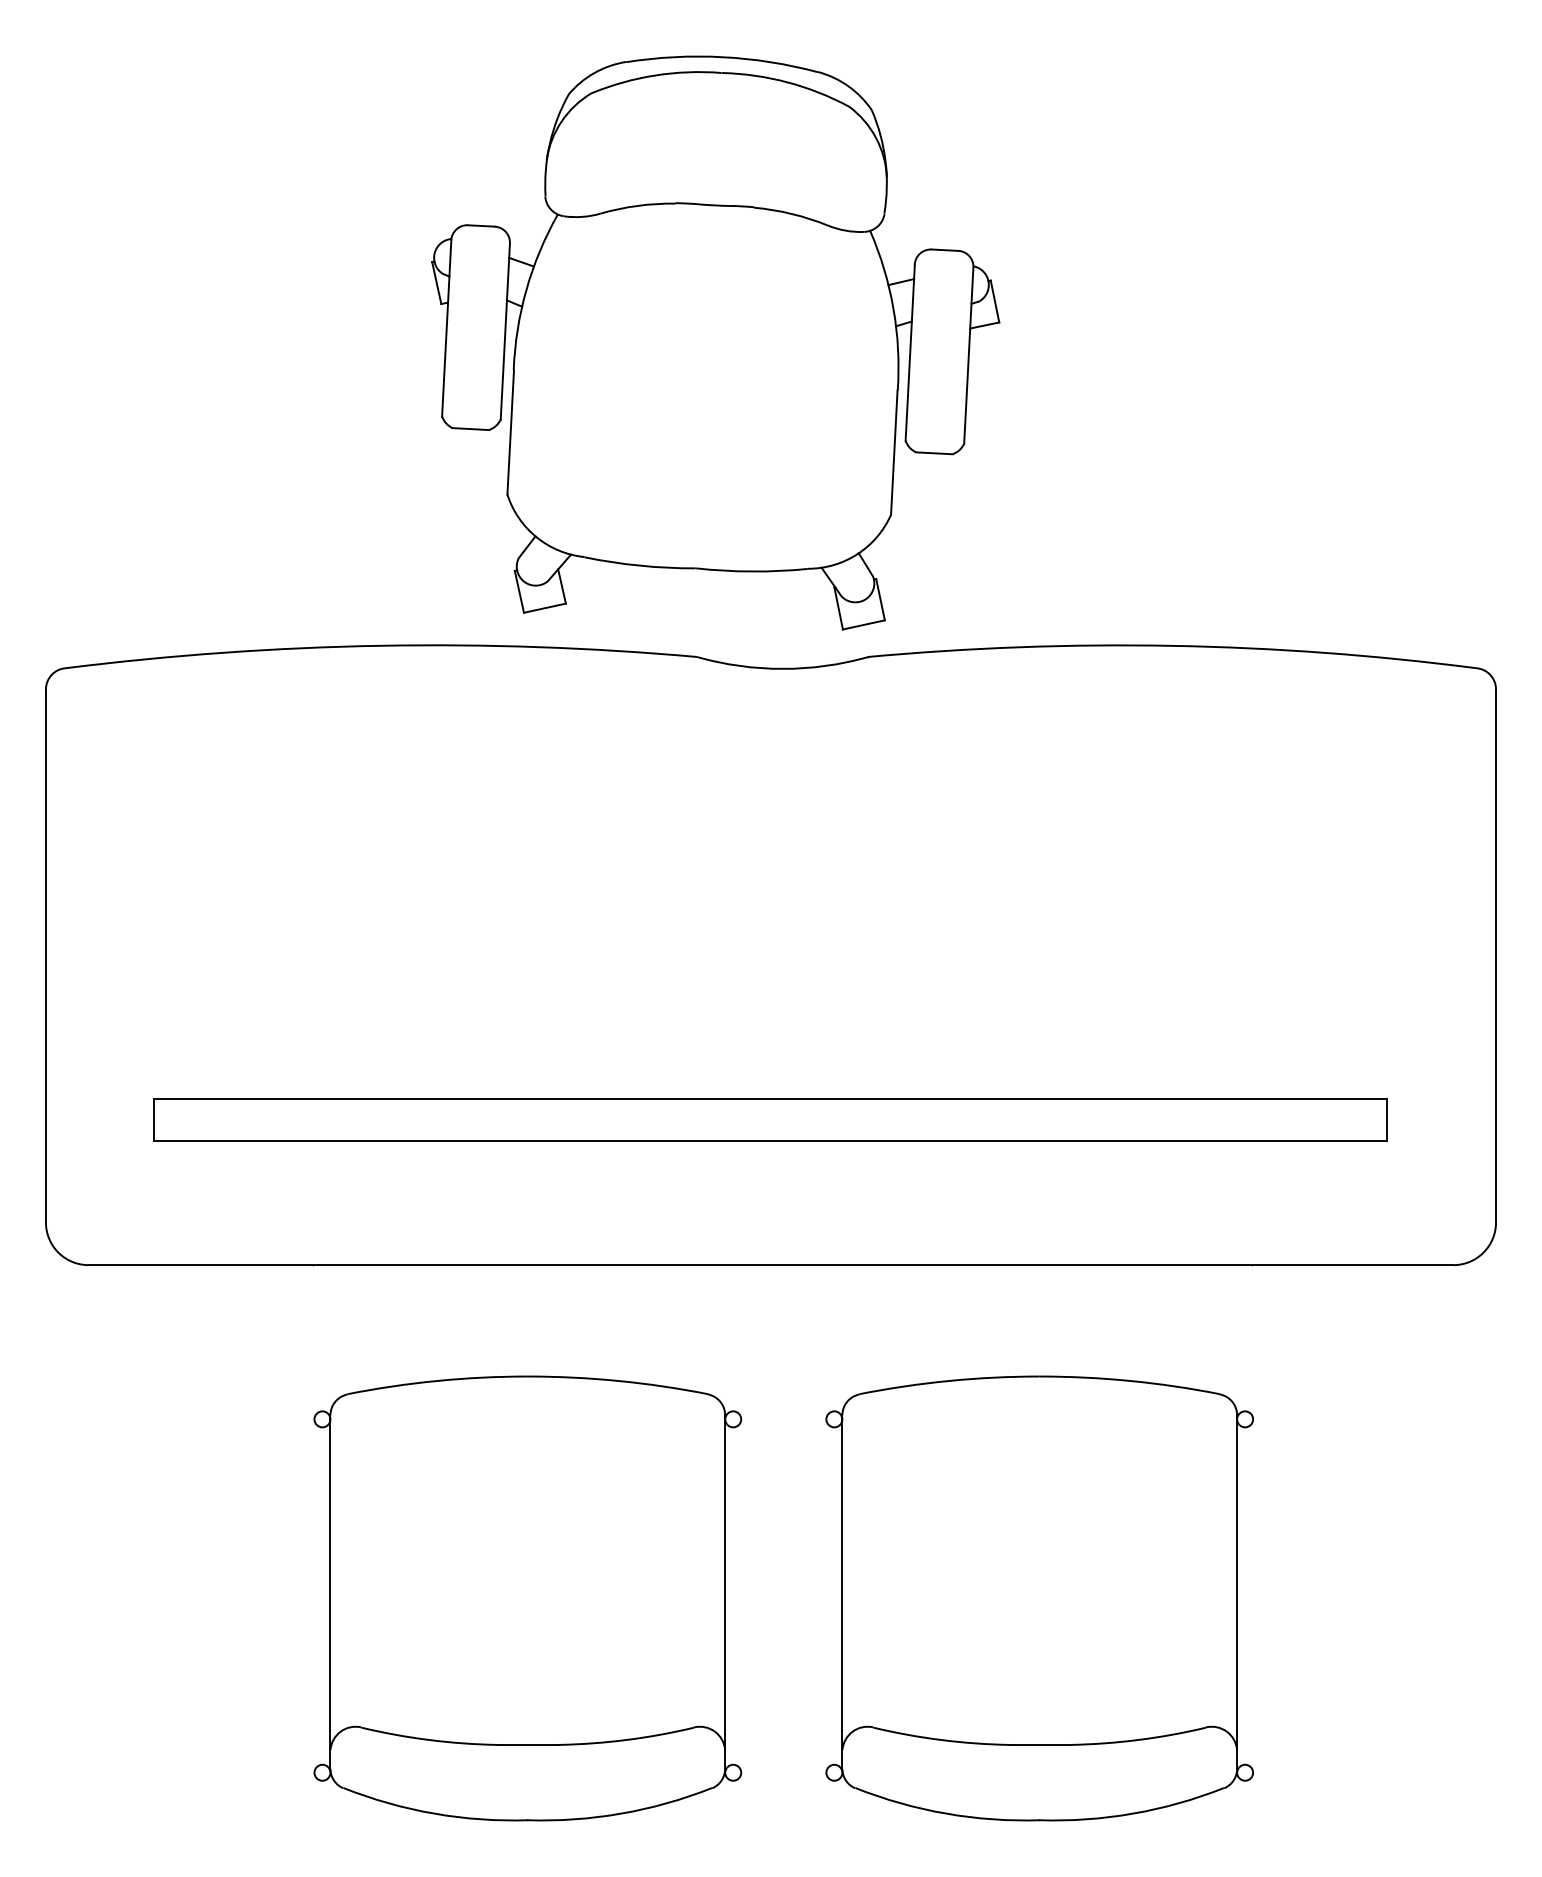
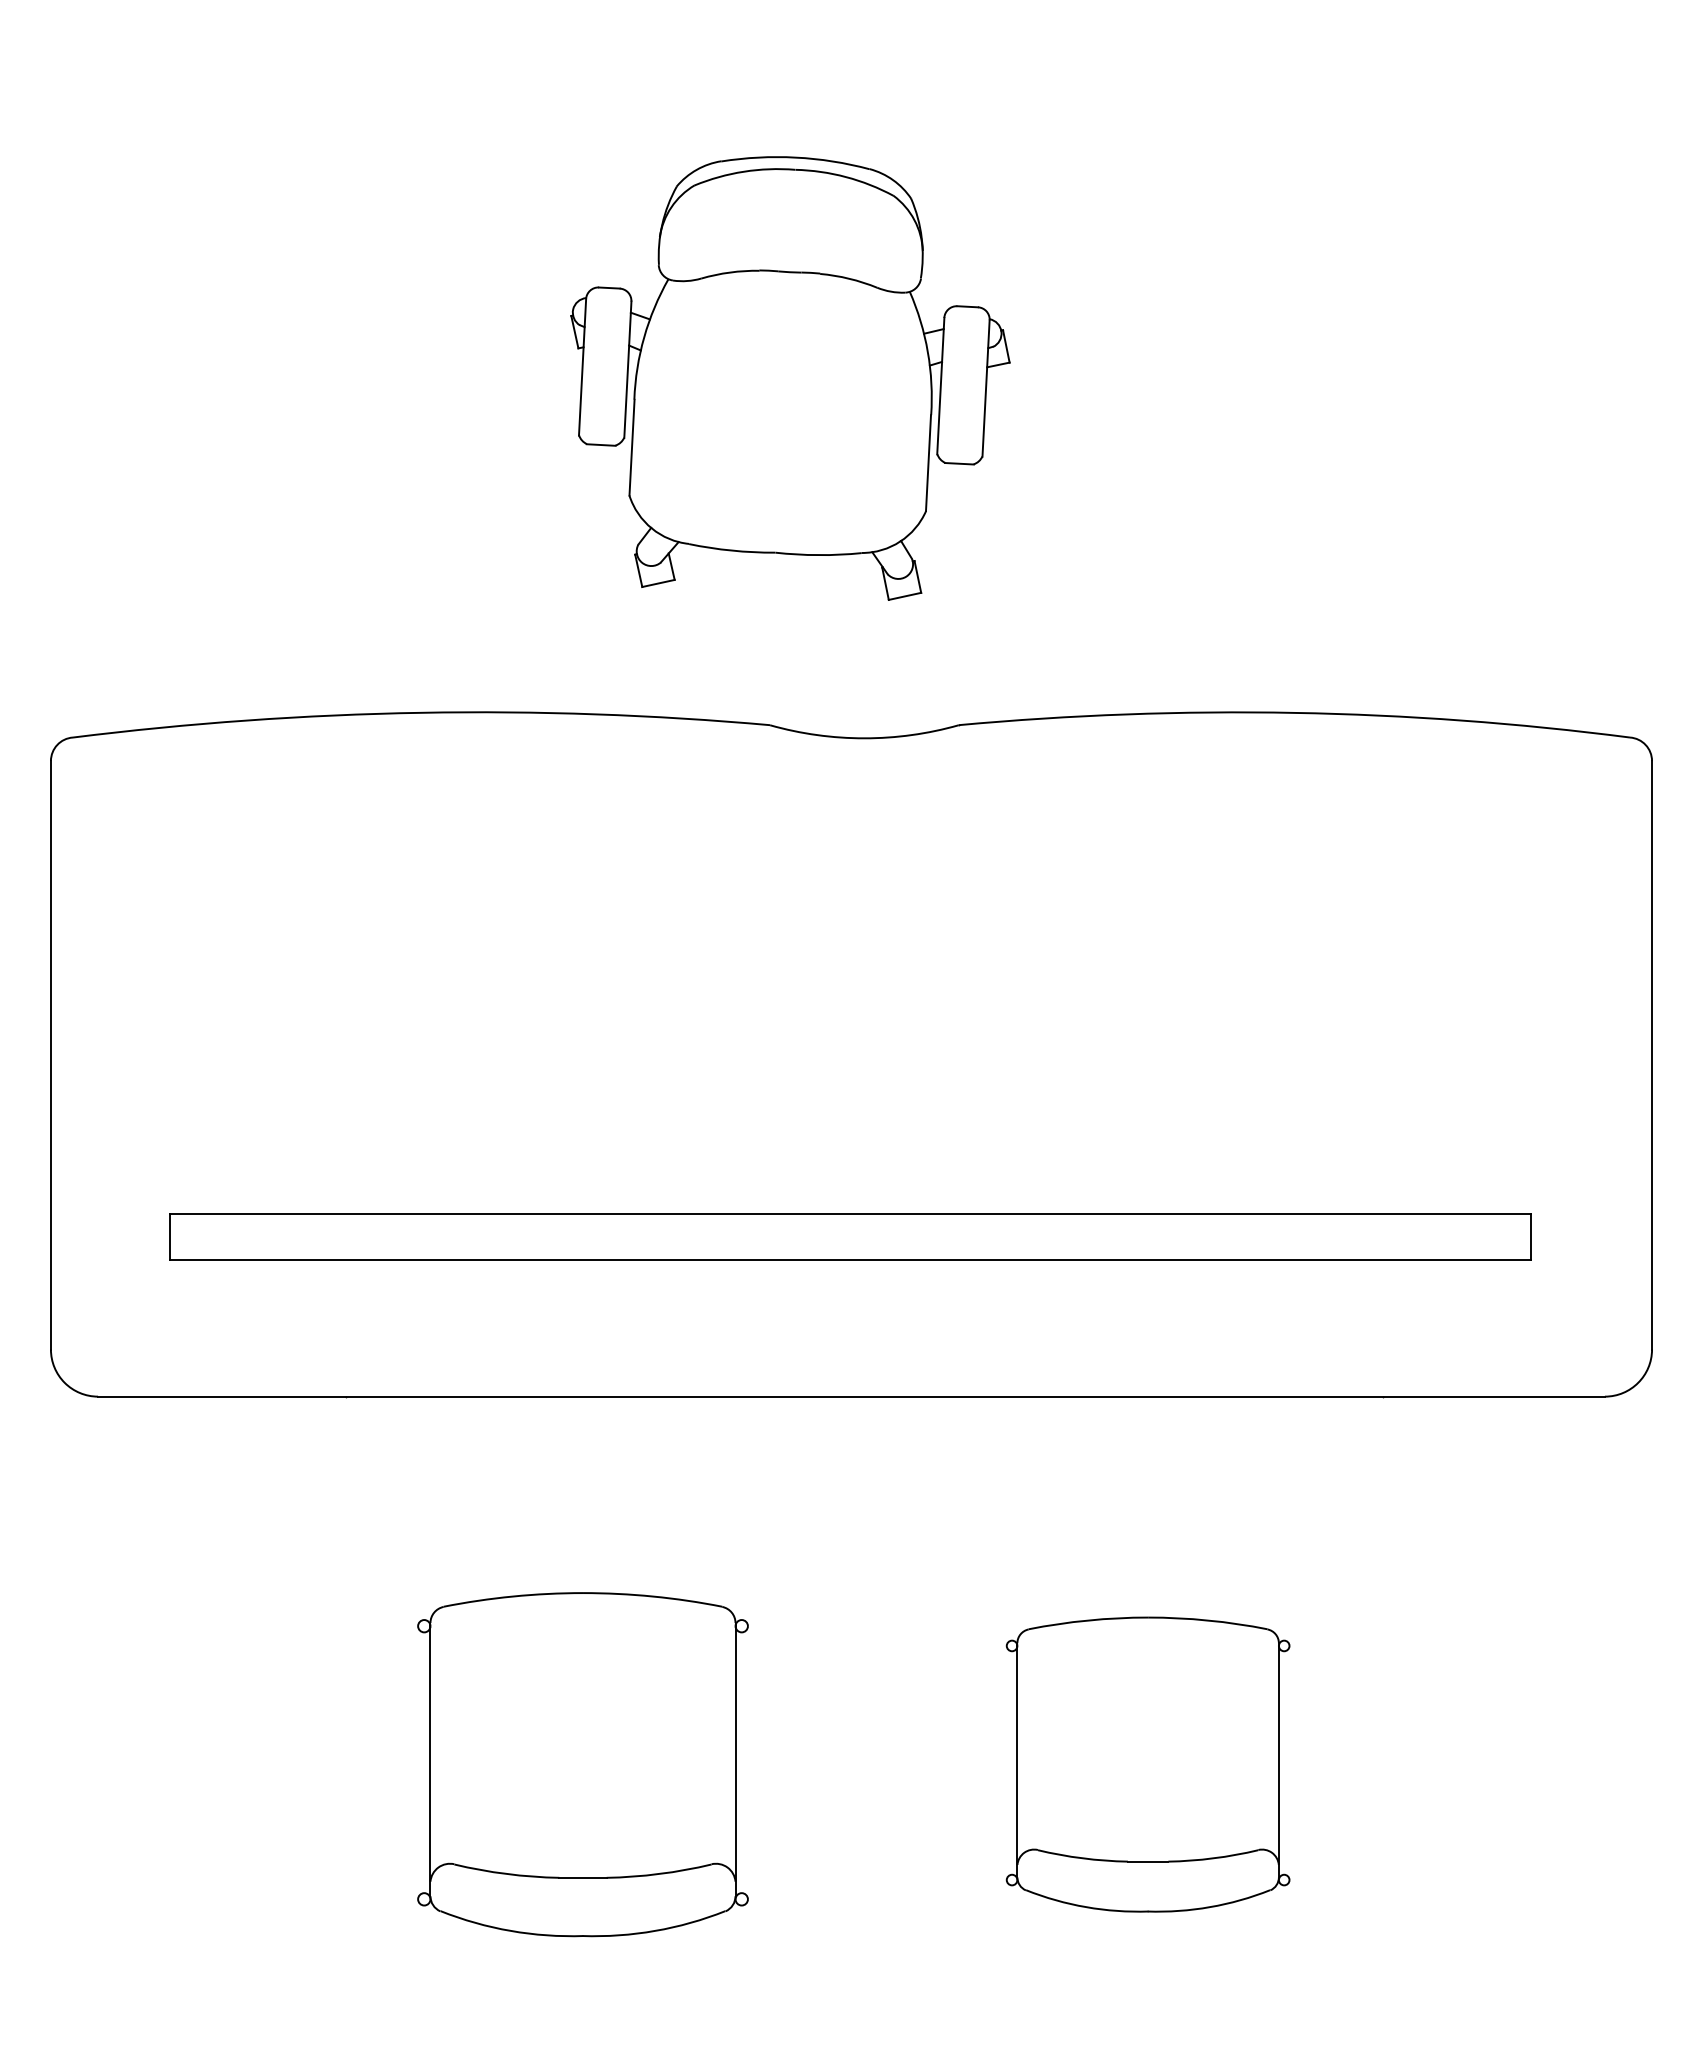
part: (715, 343) -> (790, 378), size x0.7
part: (527, 1598) -> (582, 1764), size x0.7
part: (1039, 1598) -> (1147, 1764), size x0.6

